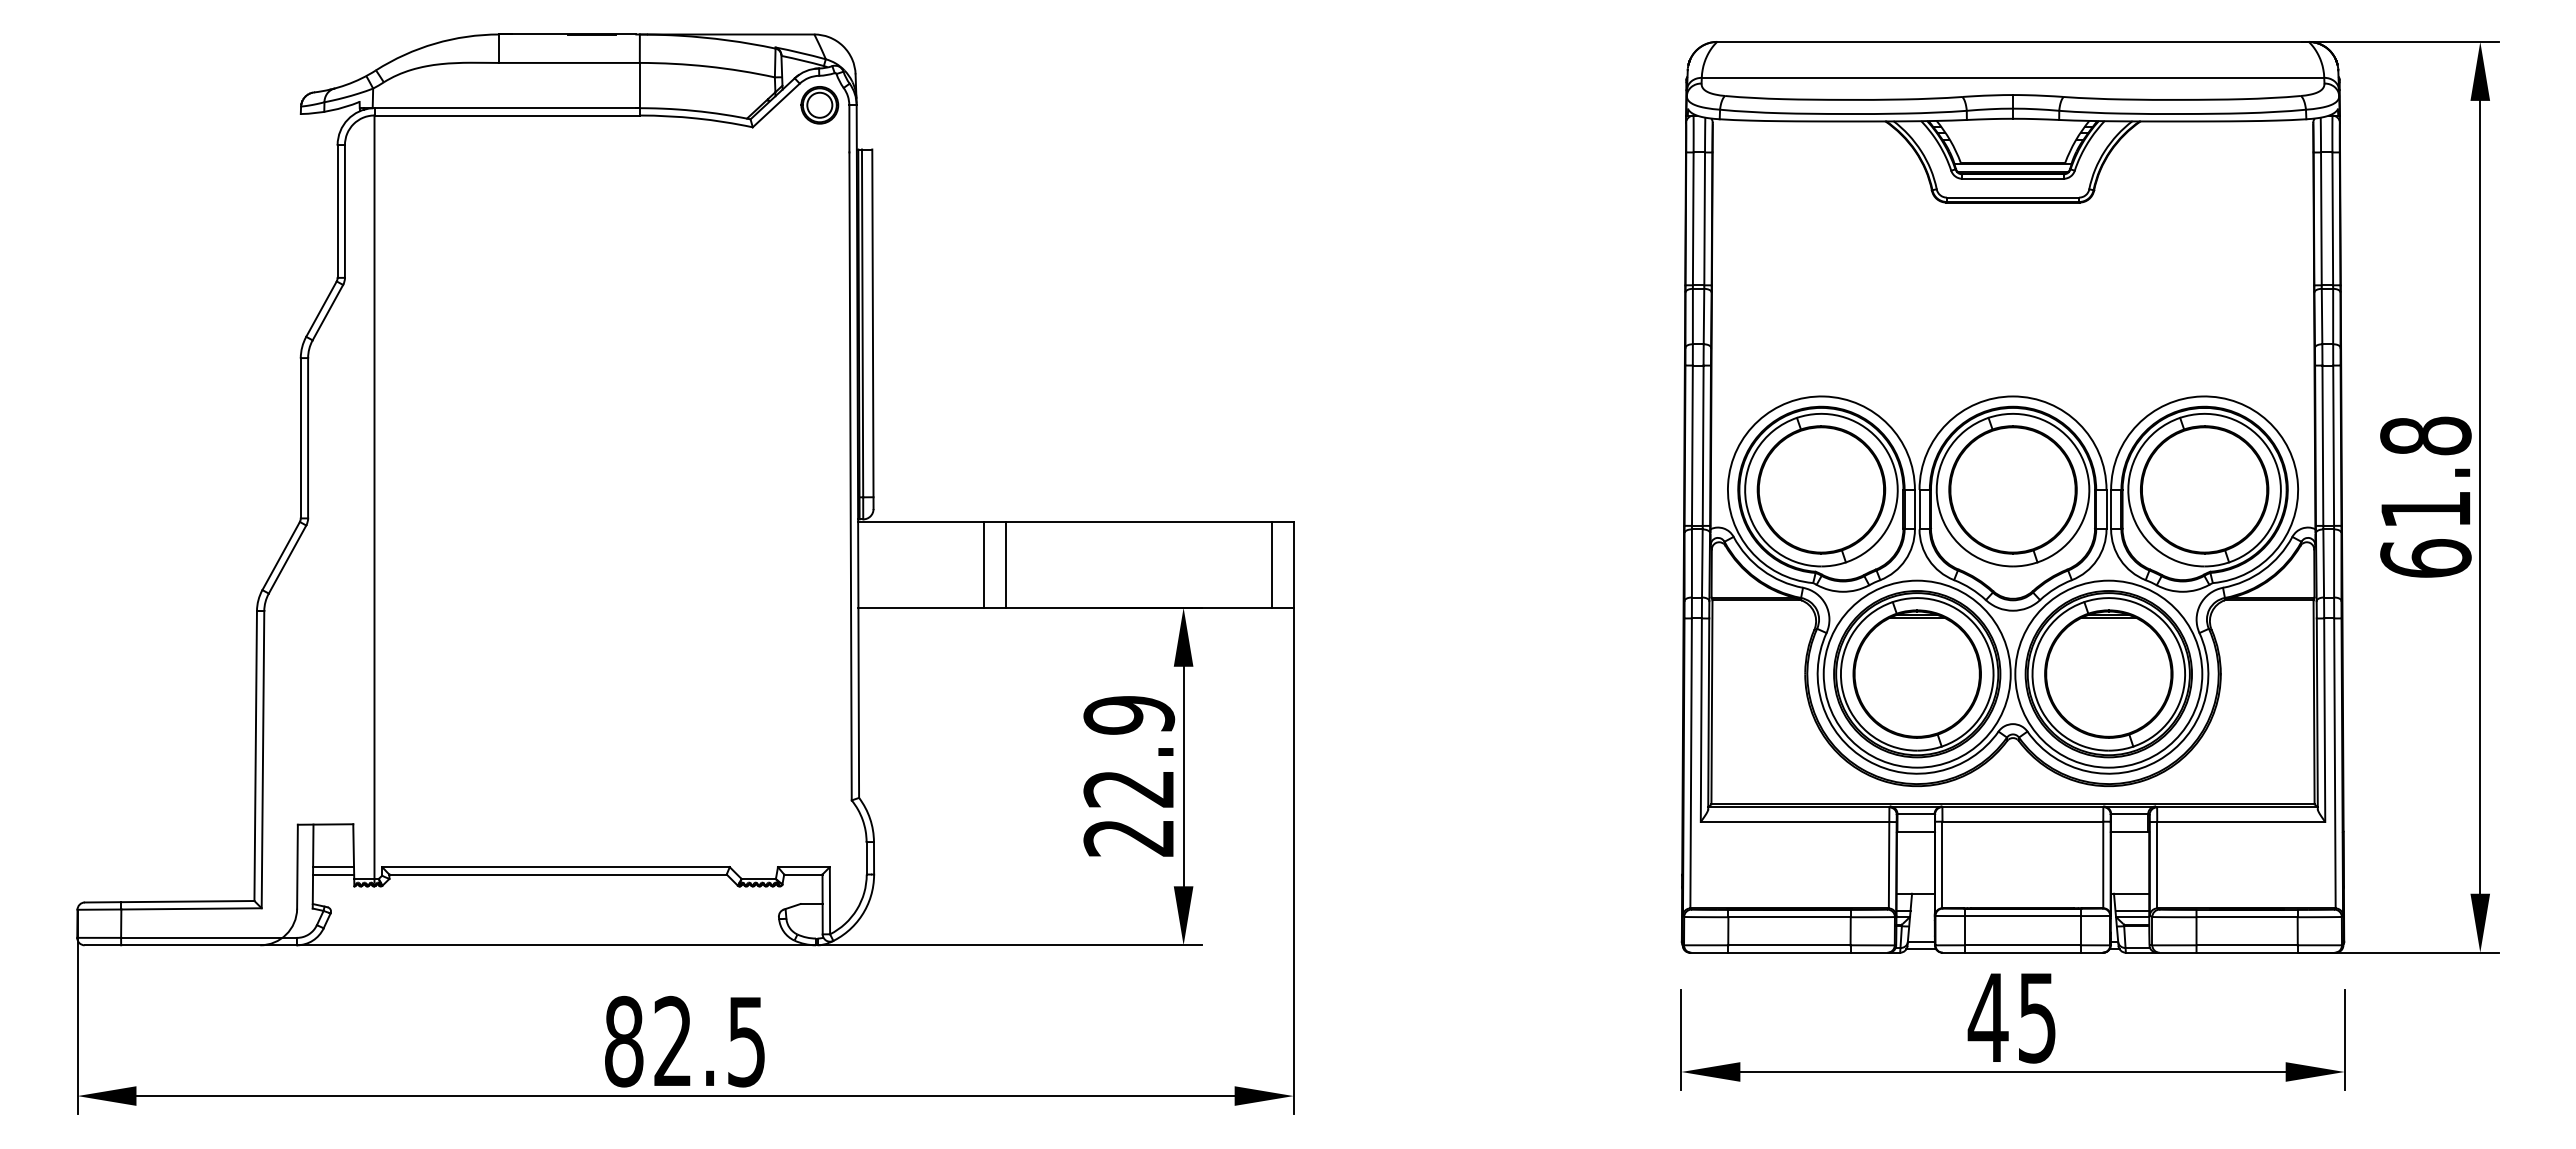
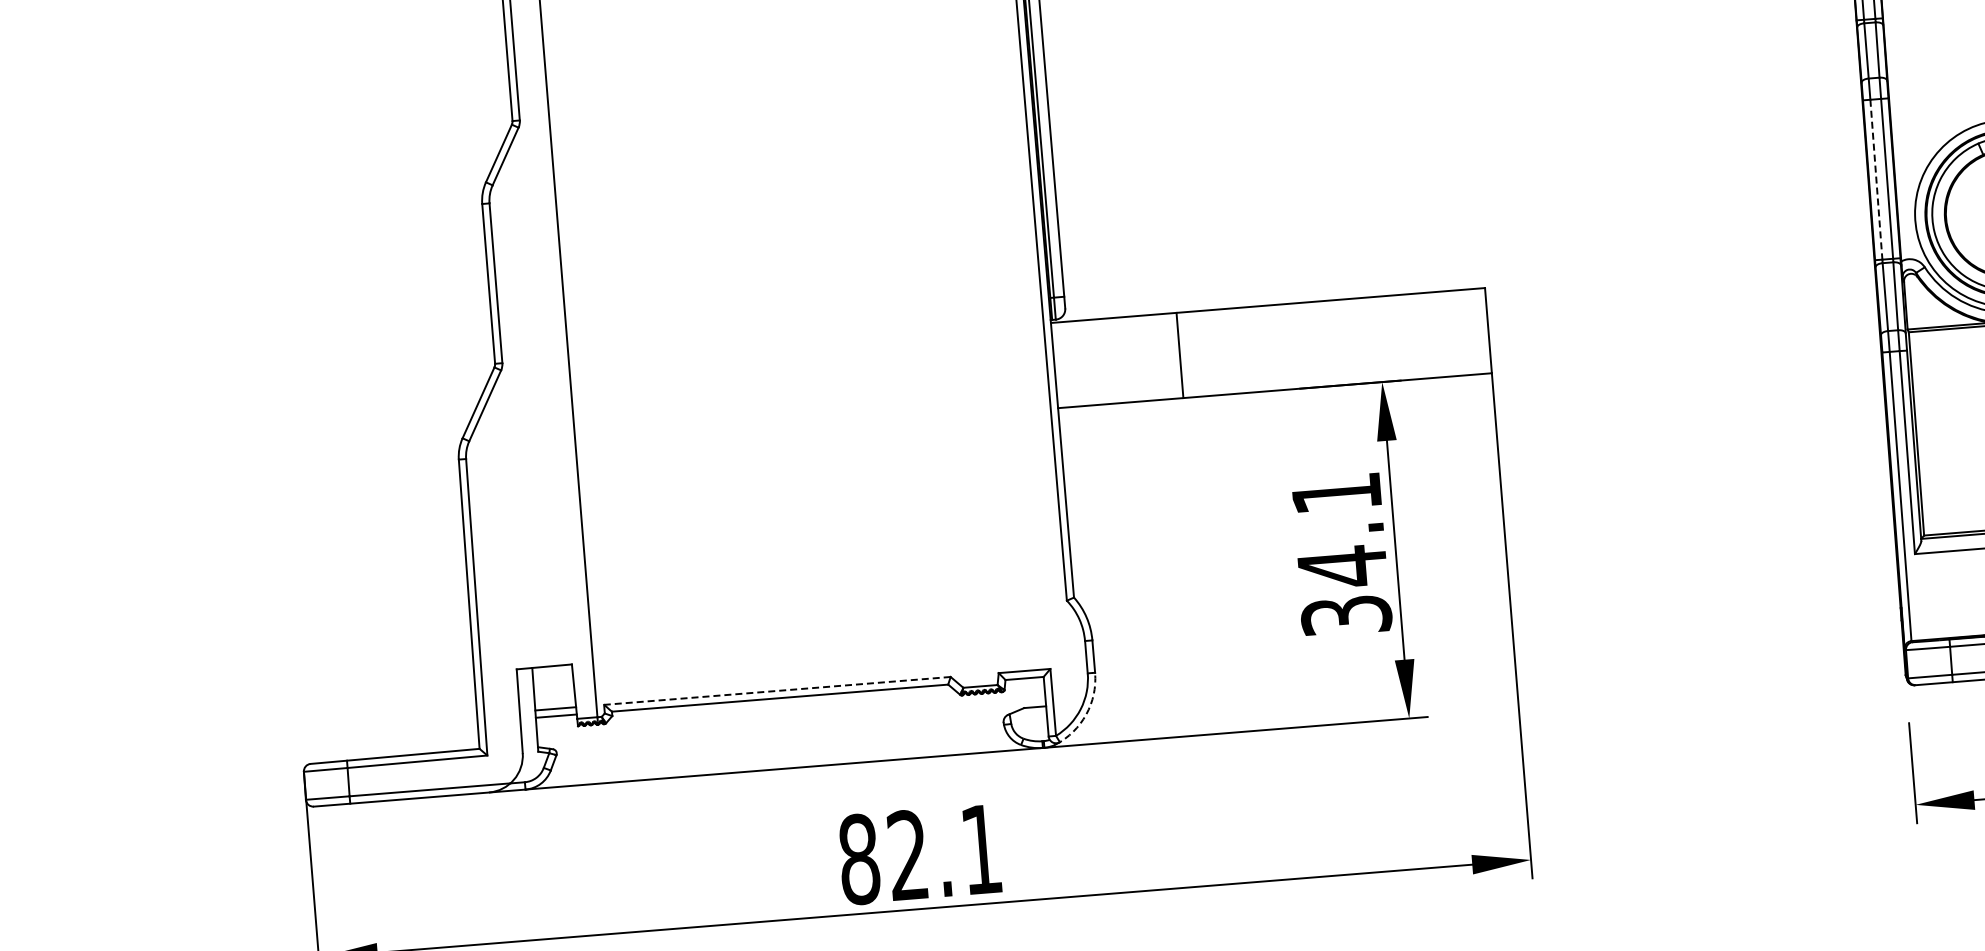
line: (1692, 446) -> (1876, 180), solid -> dashed
line: (1006, 564) -> (1202, 353), removed
line: (1271, 564) -> (1466, 331), removed
text: (1129, 776) -> (1341, 554), 22.9 -> 34.1
line: (555, 867) -> (776, 691), solid -> dashed
arc: (861, 915) -> (1085, 714), solid -> dashed
text: (746, 1042) -> (981, 850), 82.5 -> 82.1

